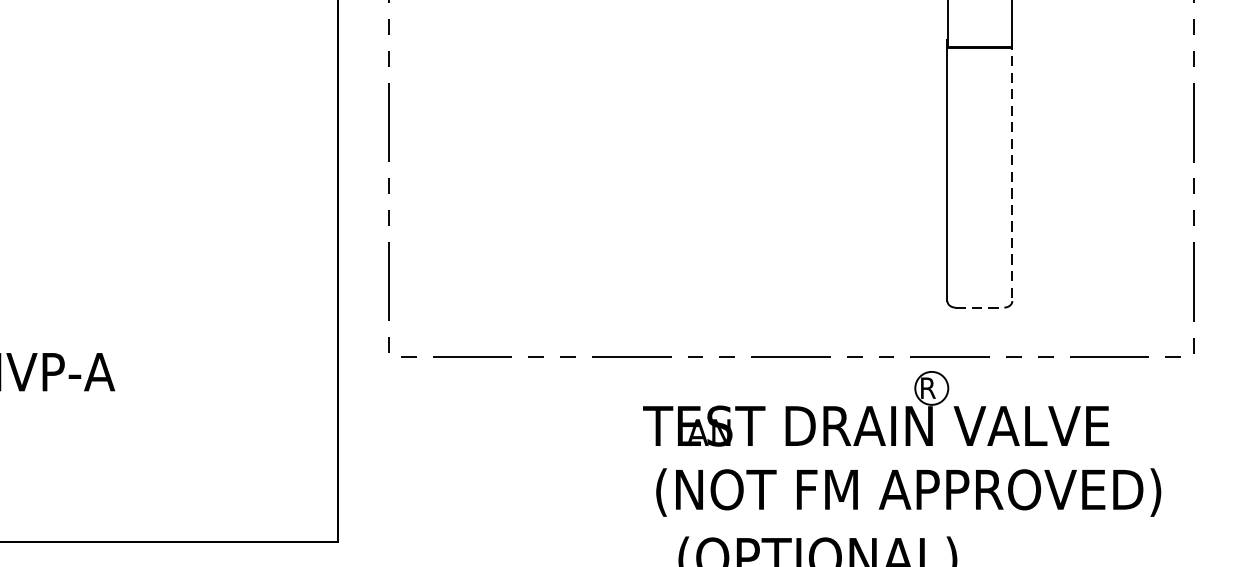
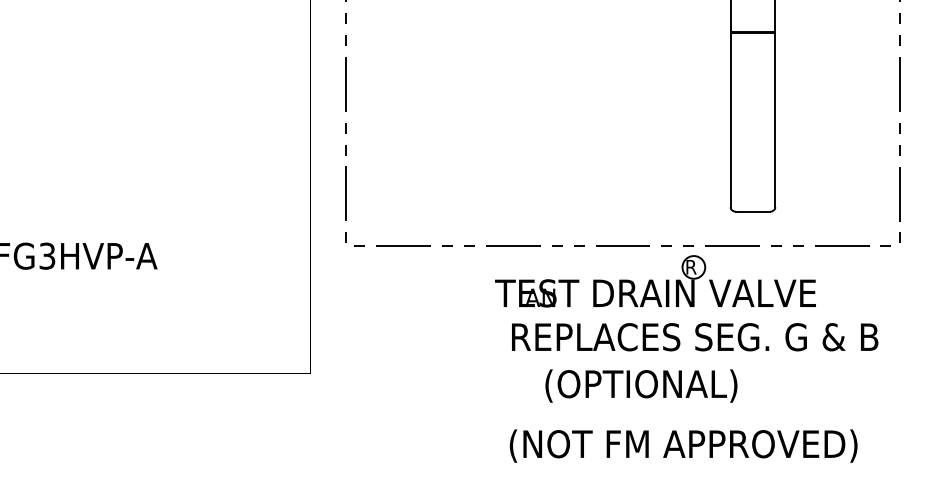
line: (1012, 170) -> (775, 117), dashed -> solid
line: (979, 307) -> (752, 211), dashed -> solid
part: (876, 408) -> (655, 281), moved
text: (896, 491) -> (695, 338), (NOT FM APPROVED) -> REPLACES SEG. G & B

